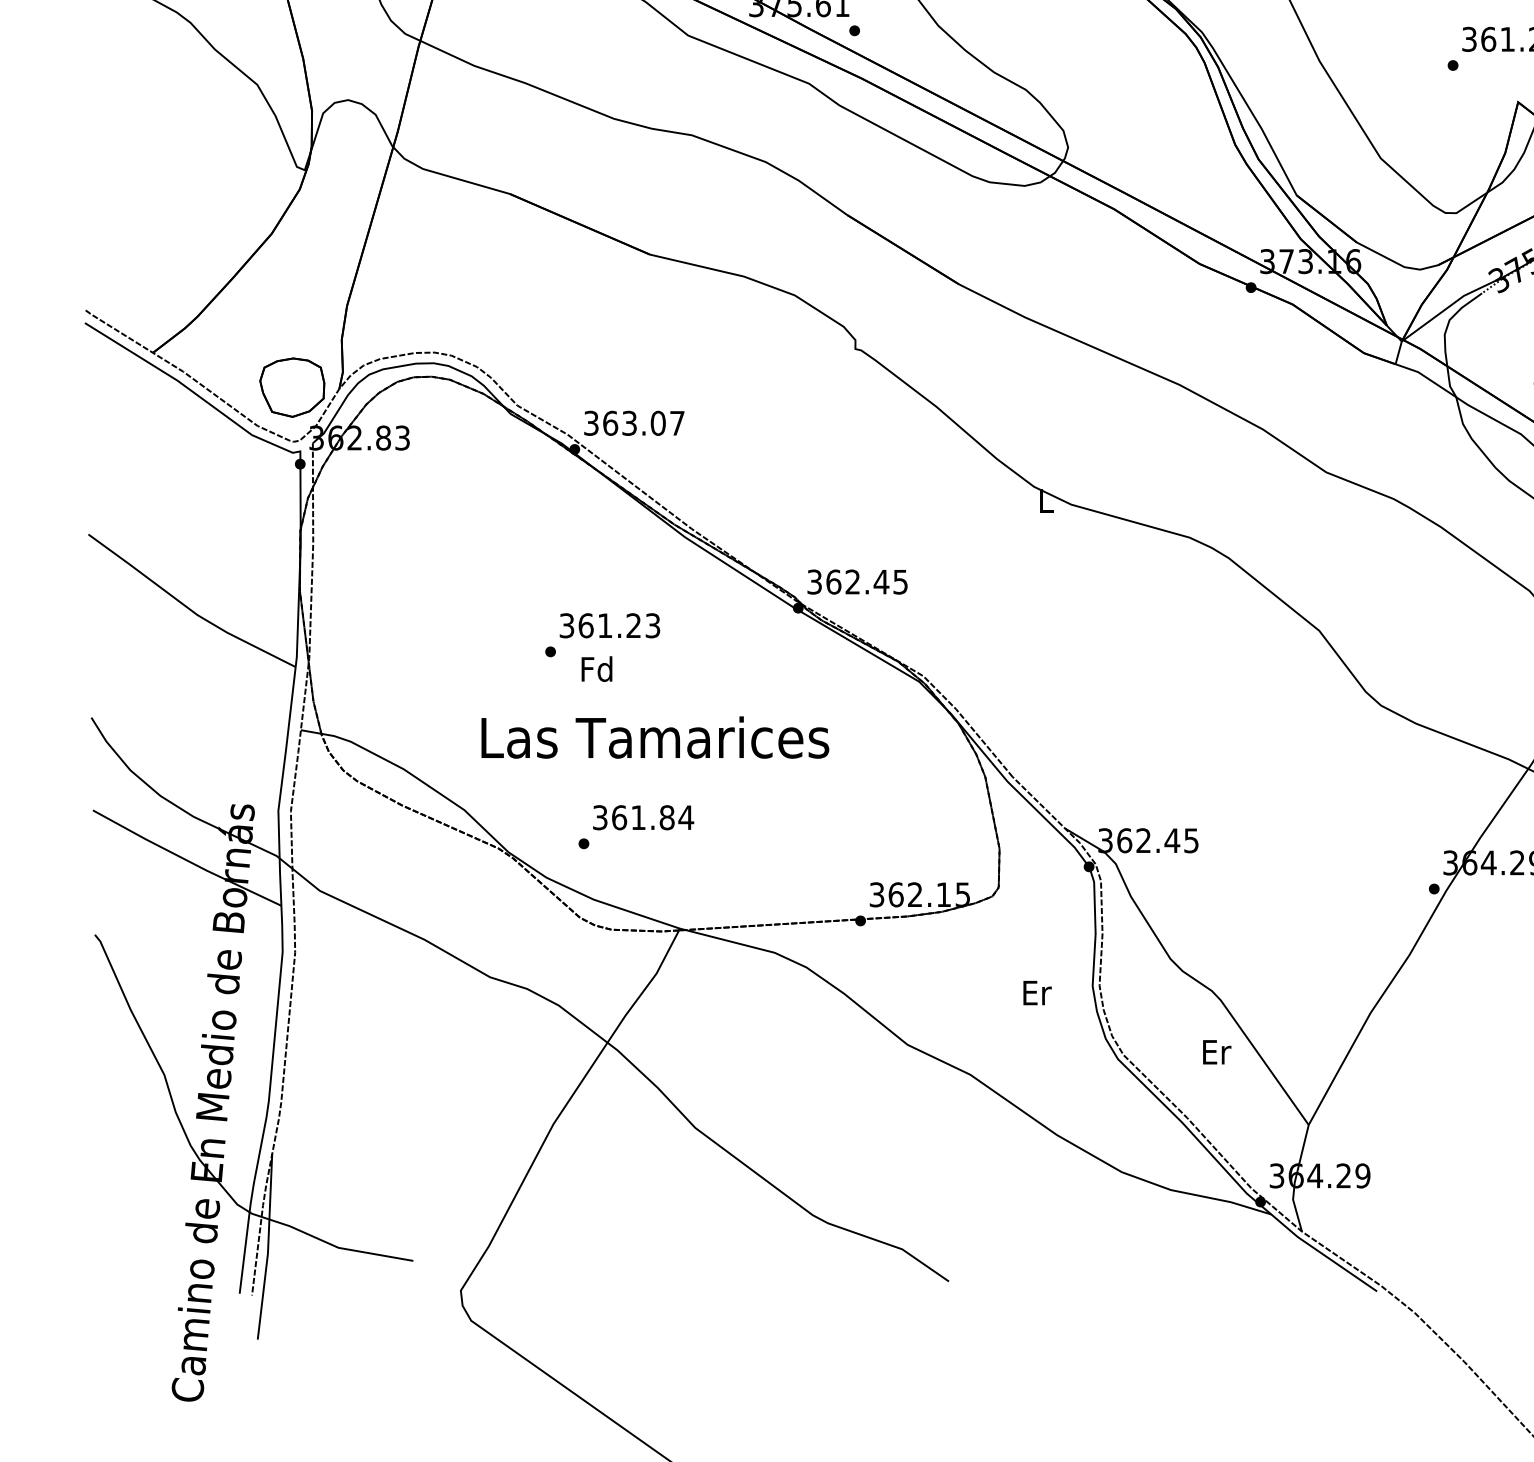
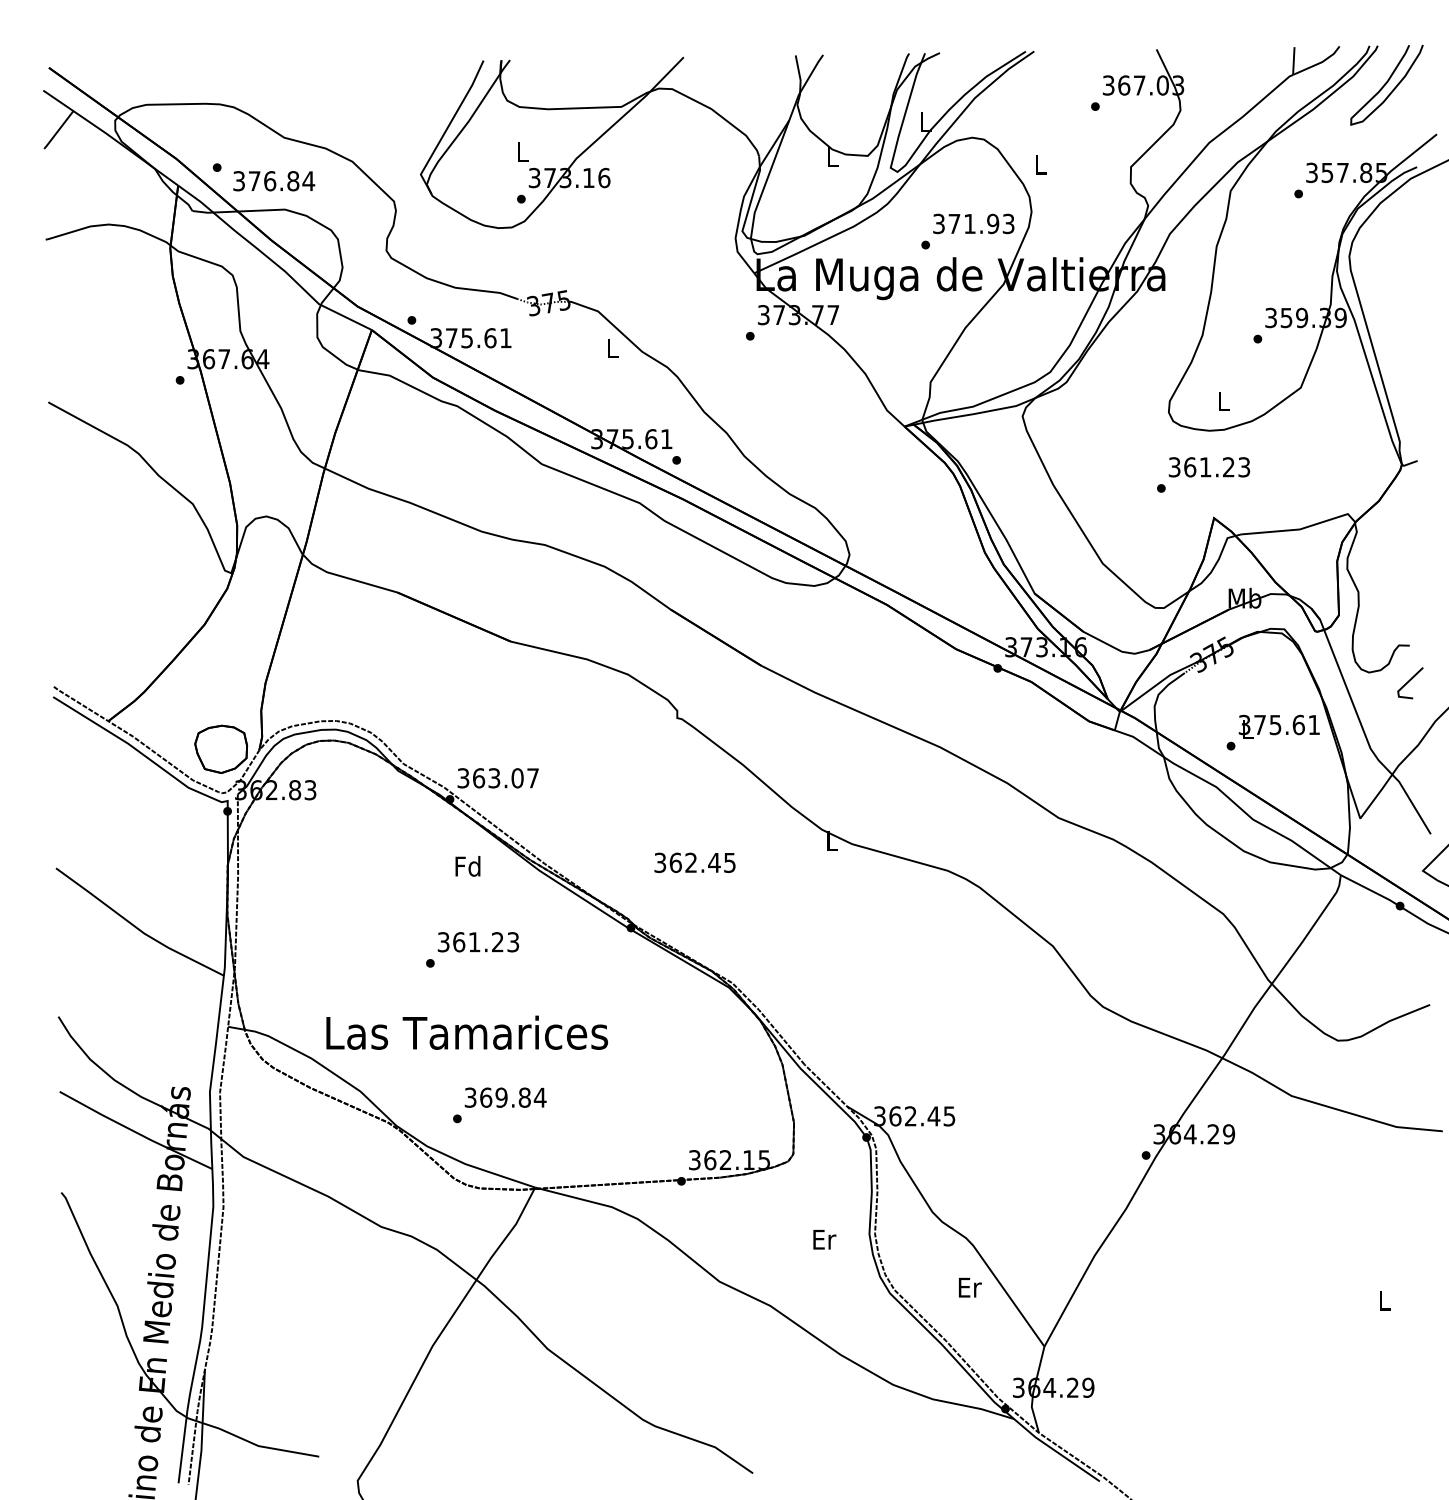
text: (856, 581) -> (694, 862), moved
text: (596, 669) -> (467, 866), moved
text: (655, 737) -> (467, 1032), moved
text: (638, 817) -> (501, 1097), 361.84 -> 369.84

